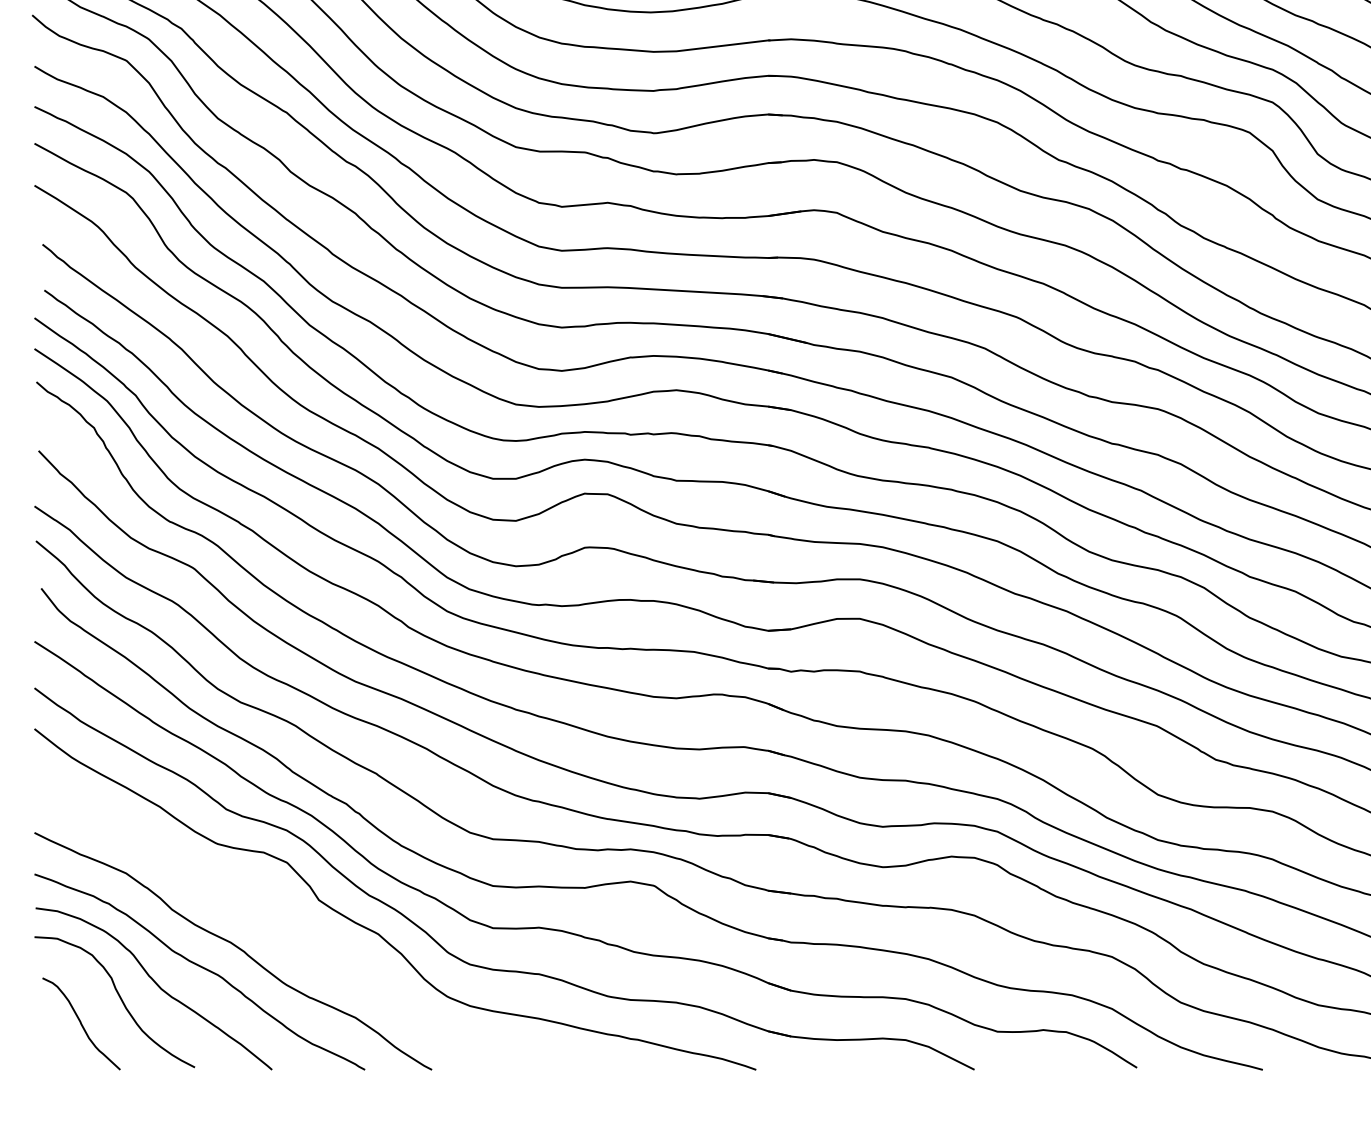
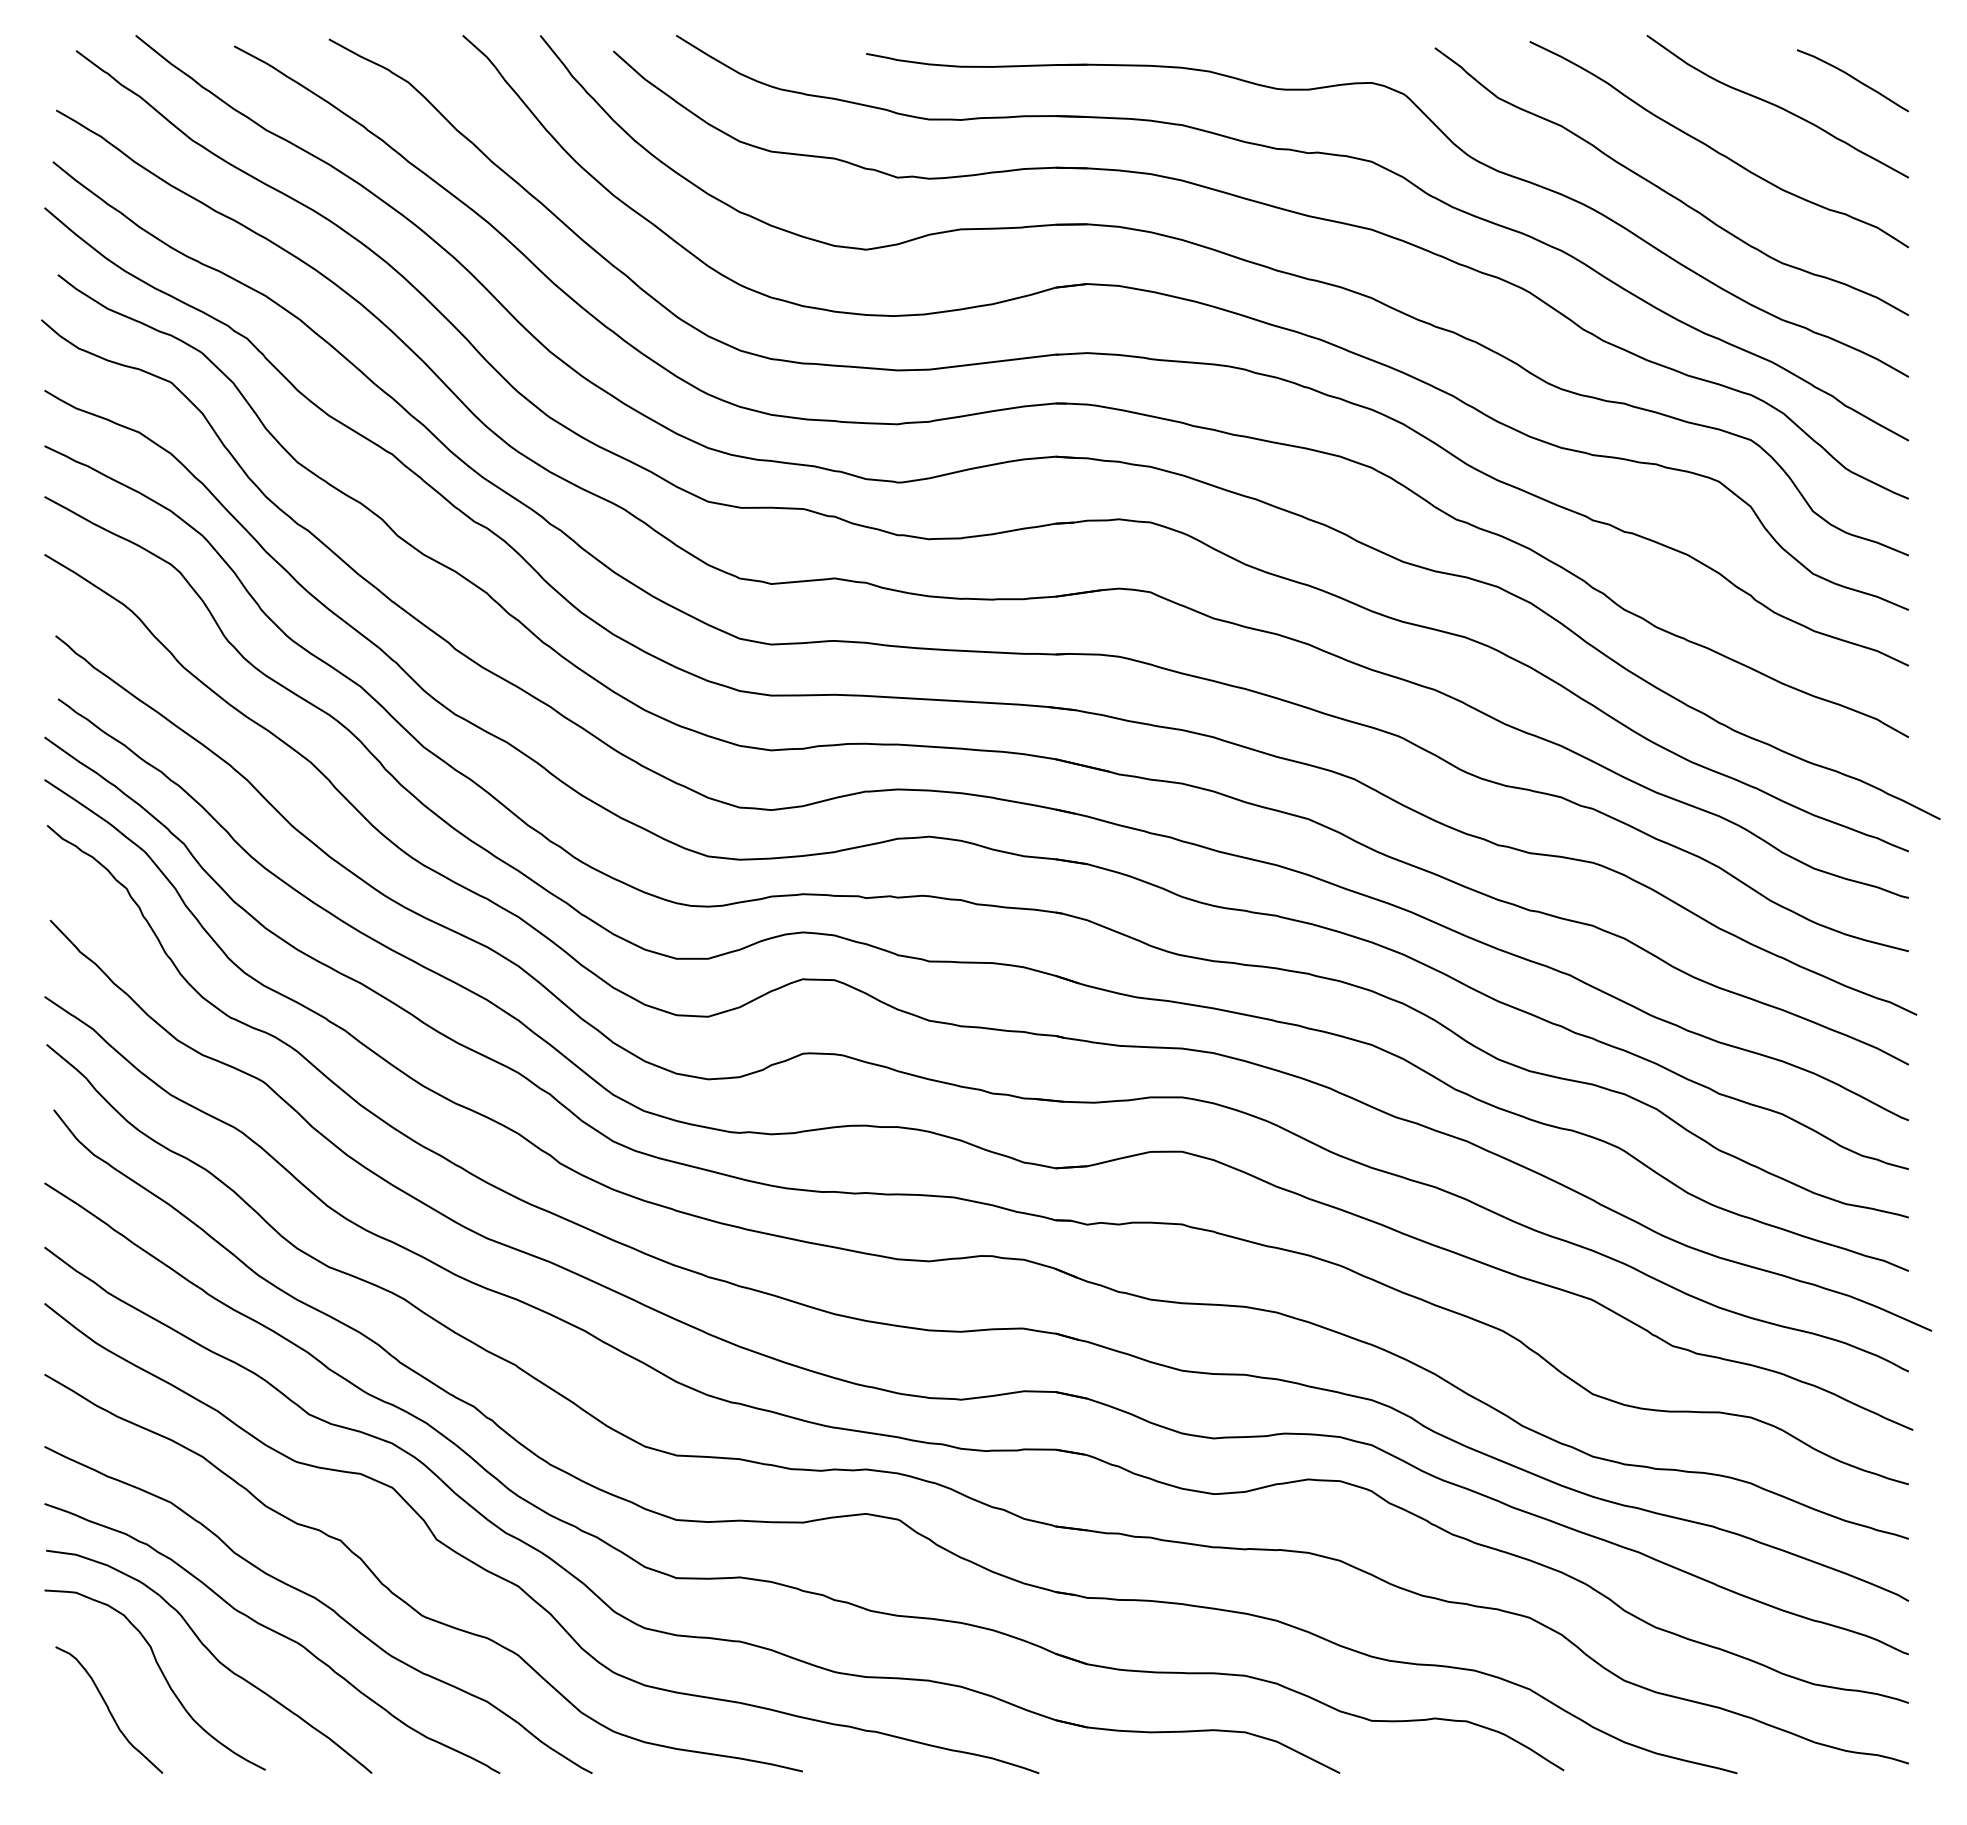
curve: (294, 943) -> (403, 1599), added

